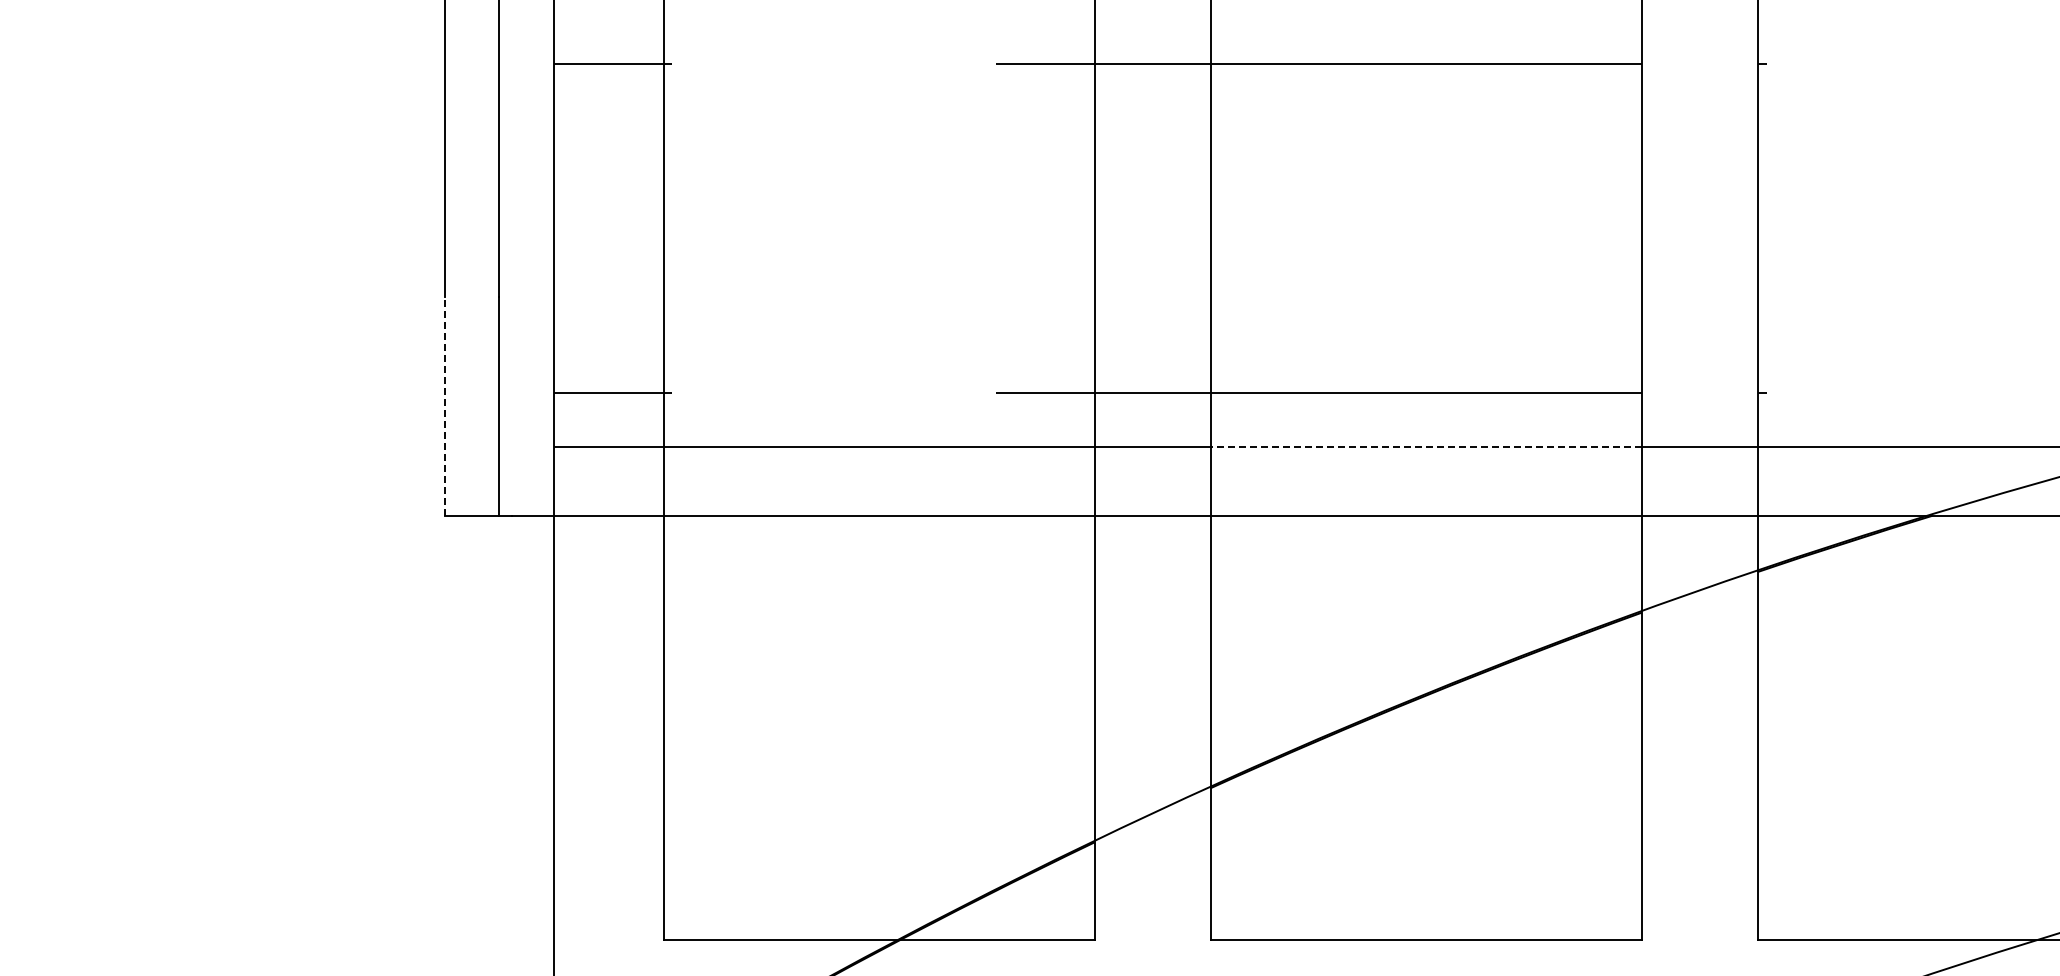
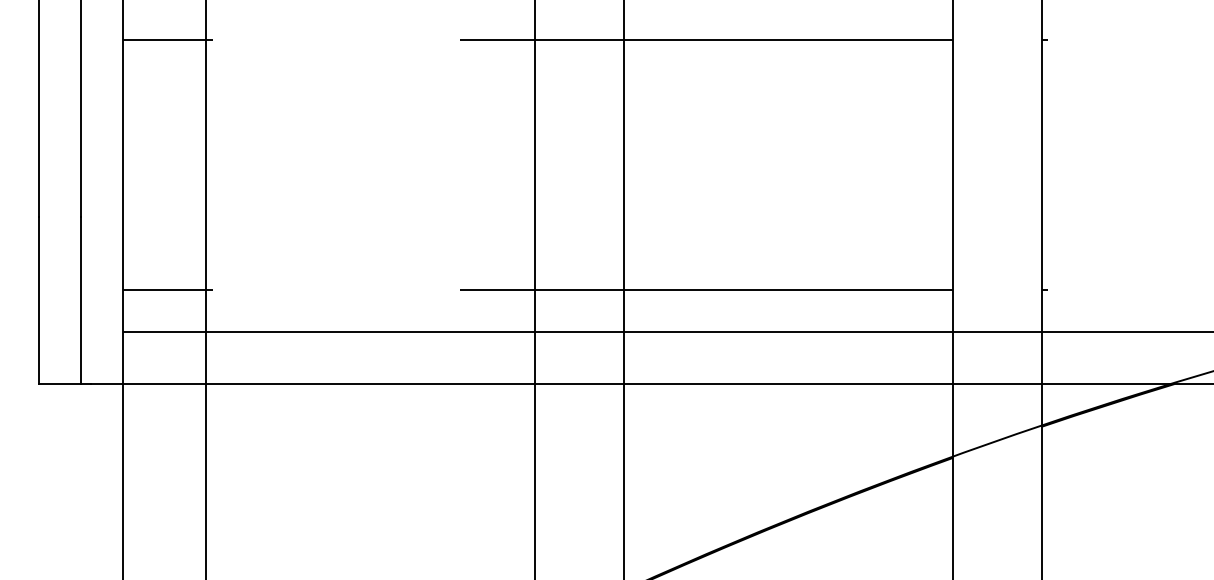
line: (444, 405) -> (39, 299), dashed -> solid
line: (1426, 447) -> (788, 332), dashed -> solid

